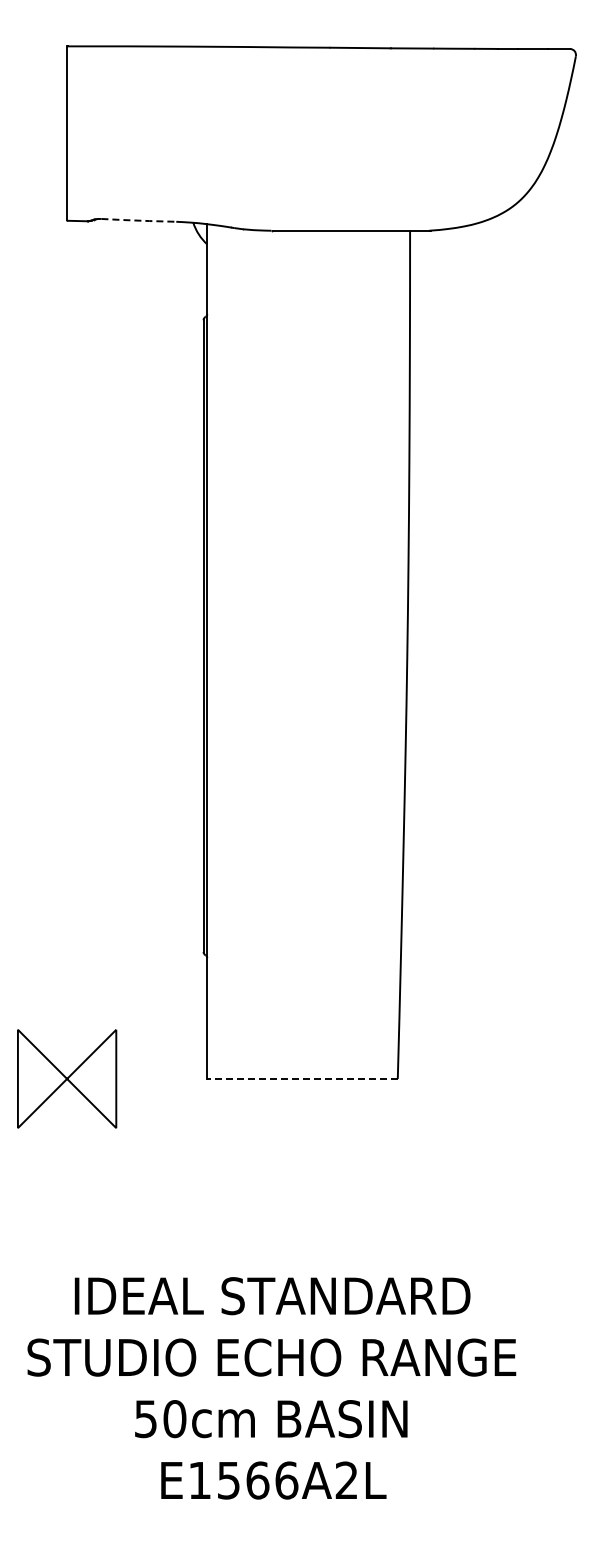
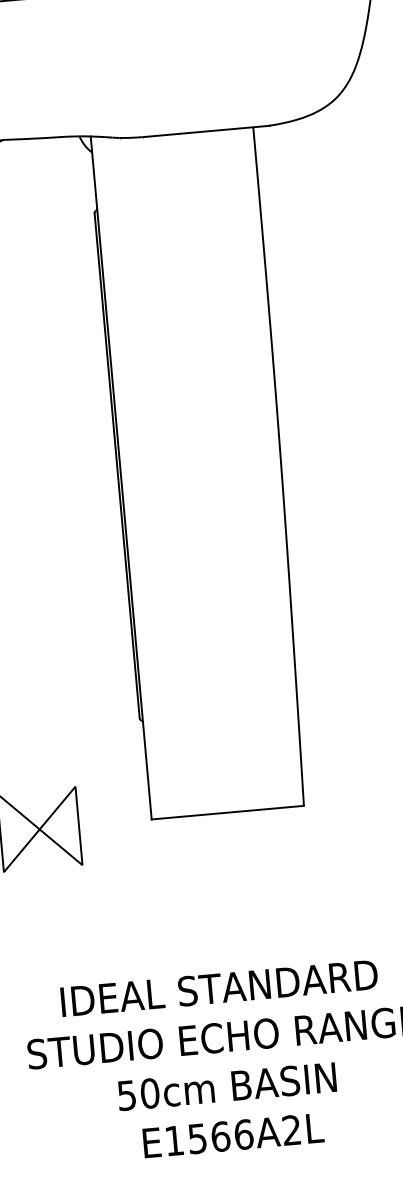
line: (139, 220) -> (36, 138), dashed -> solid
line: (302, 1078) -> (227, 812), dashed -> solid

